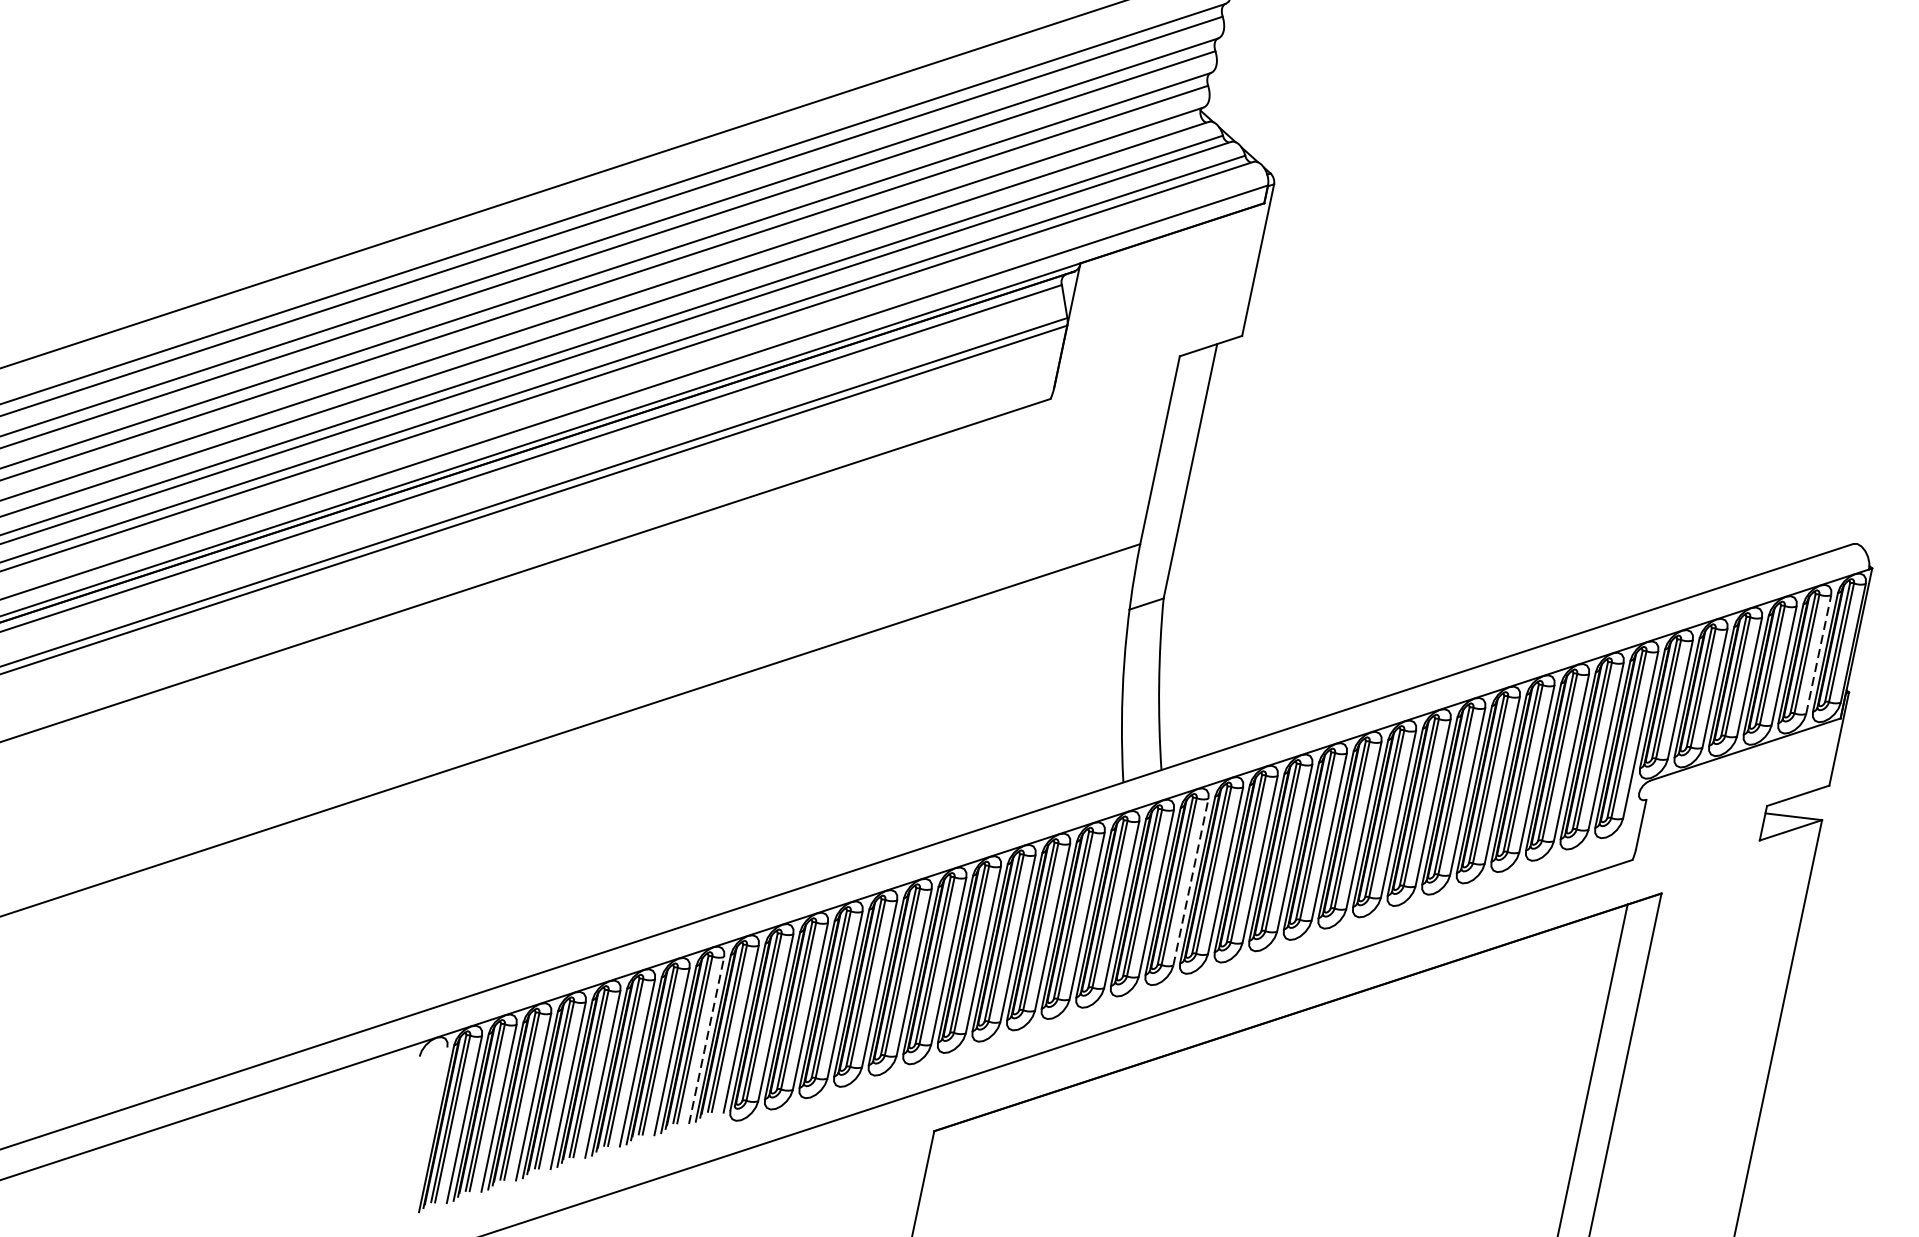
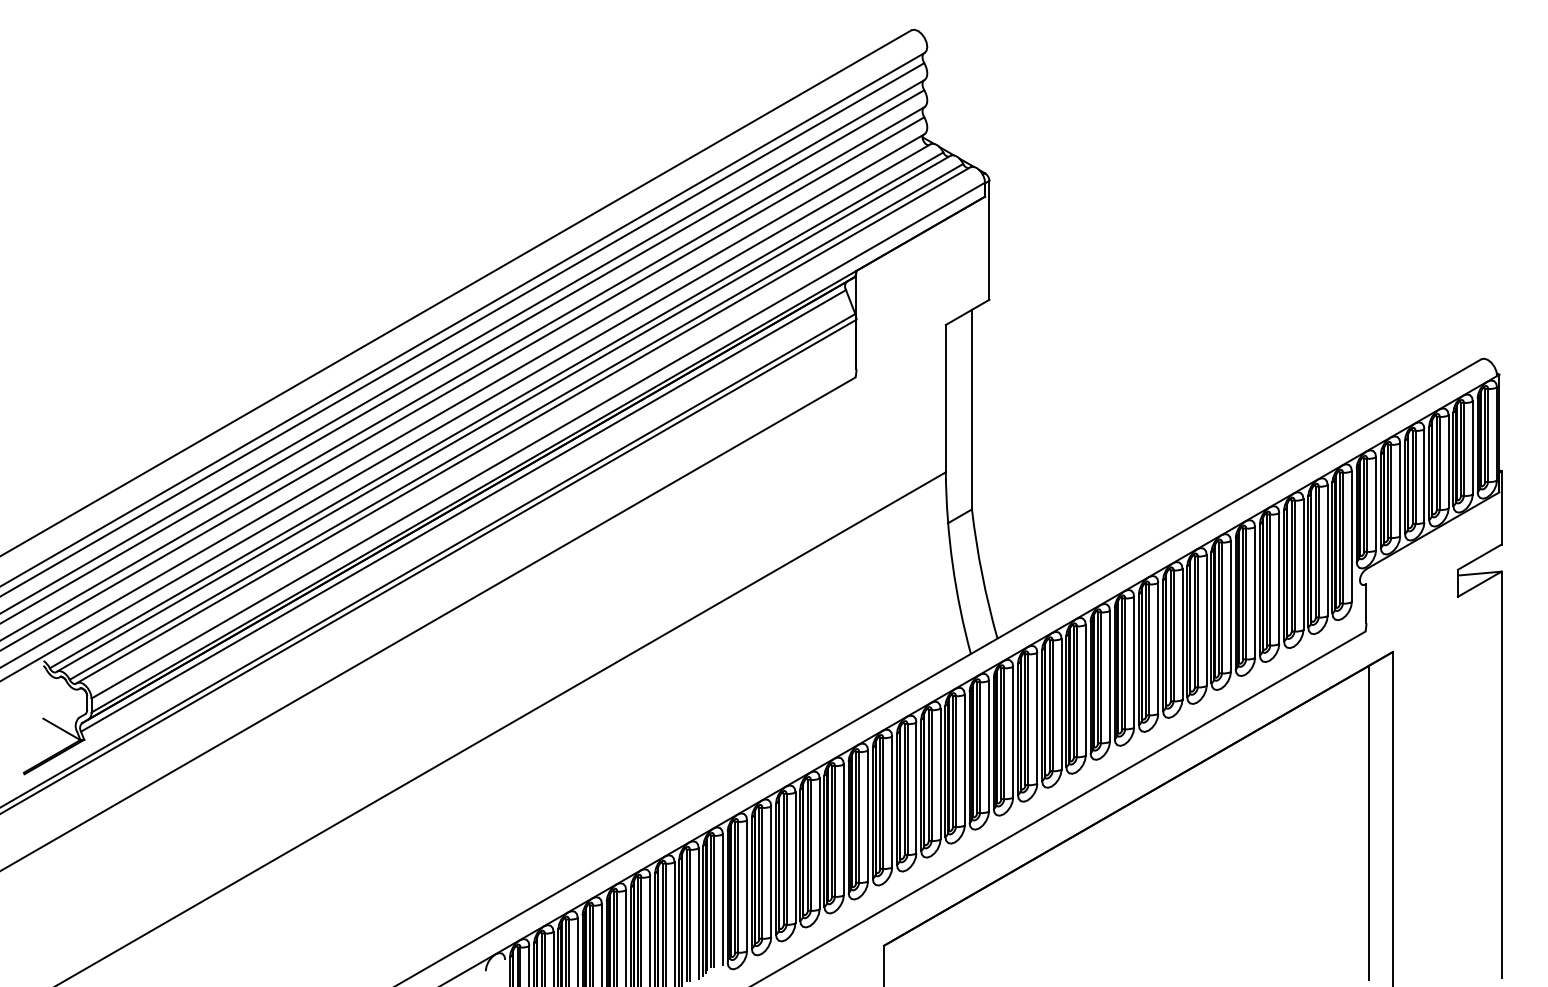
line: (1818, 654) -> (1472, 447), dashed -> solid
line: (1191, 881) -> (1037, 717), dashed -> solid
line: (706, 1040) -> (698, 913), dashed -> solid

